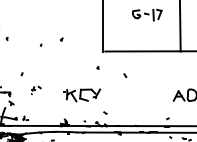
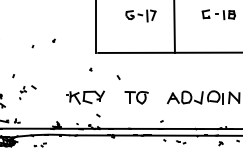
part: (35, 90) -> (27, 92), size x1.67
part: (81, 95) -> (85, 97), moved
part: (142, 95) -> (136, 97), added

